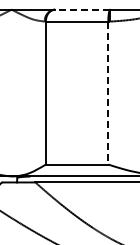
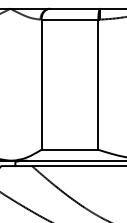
line: (82, 9) -> (74, 8), dashed -> solid
line: (108, 93) -> (98, 85), dashed -> solid

